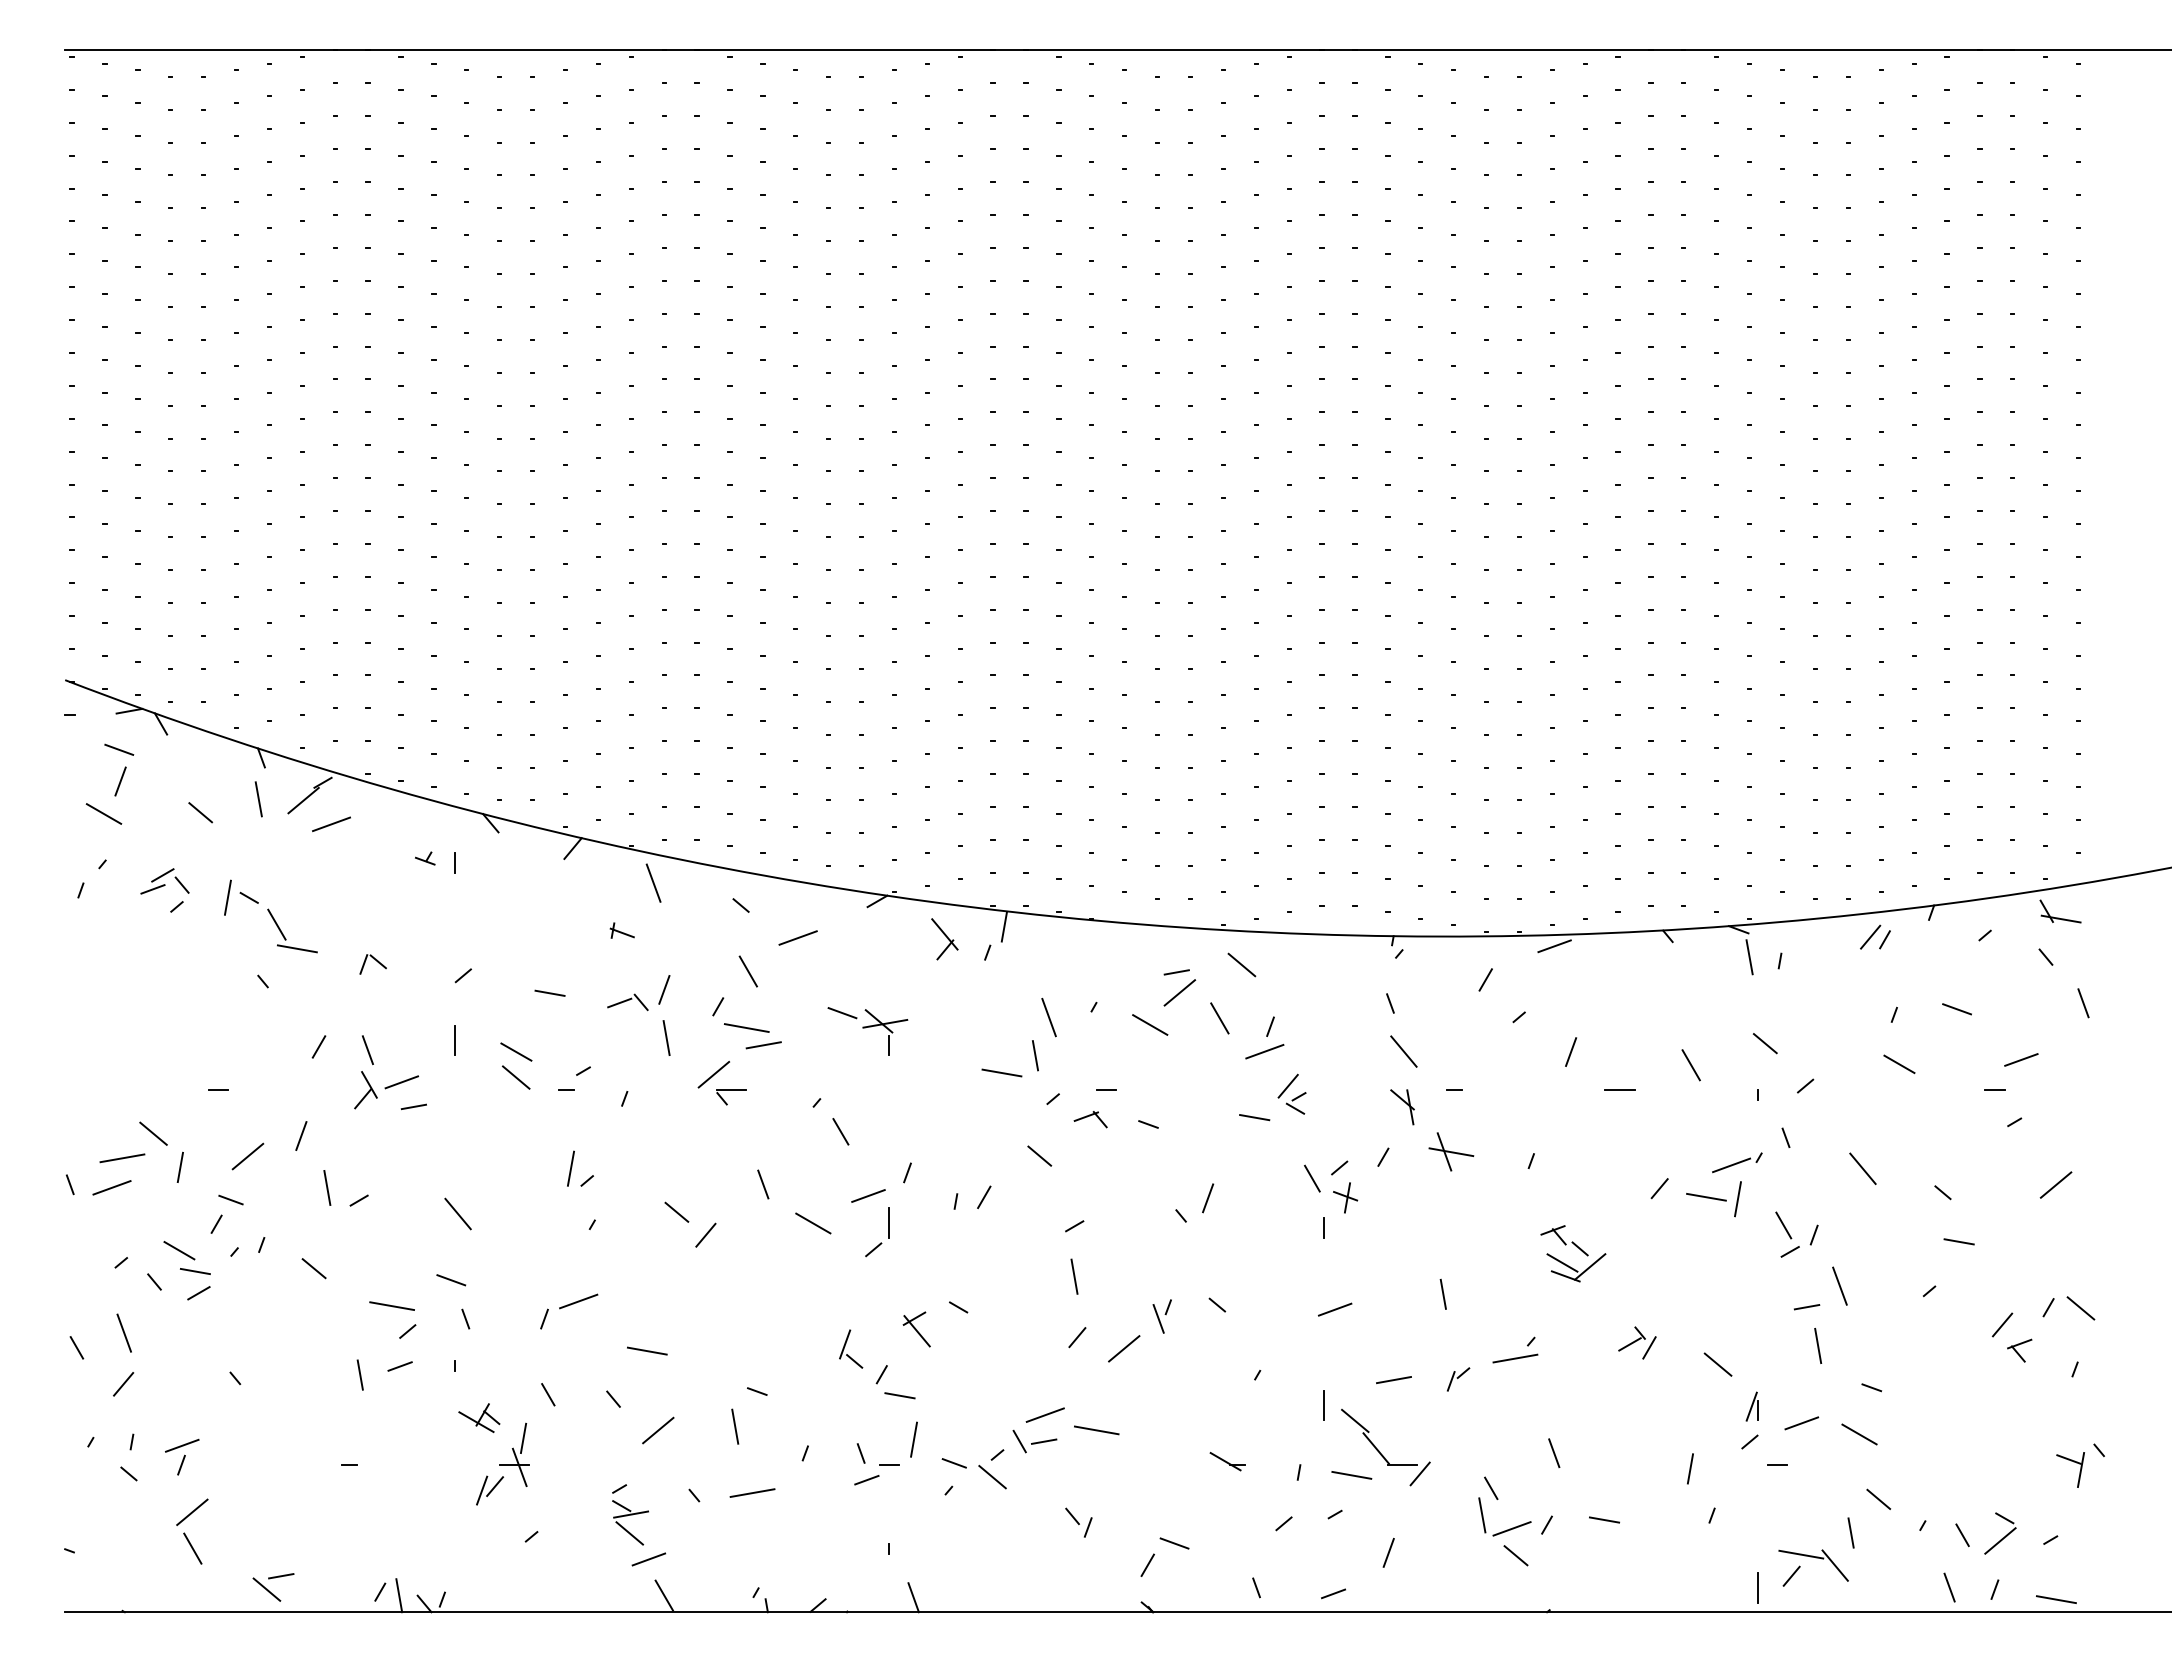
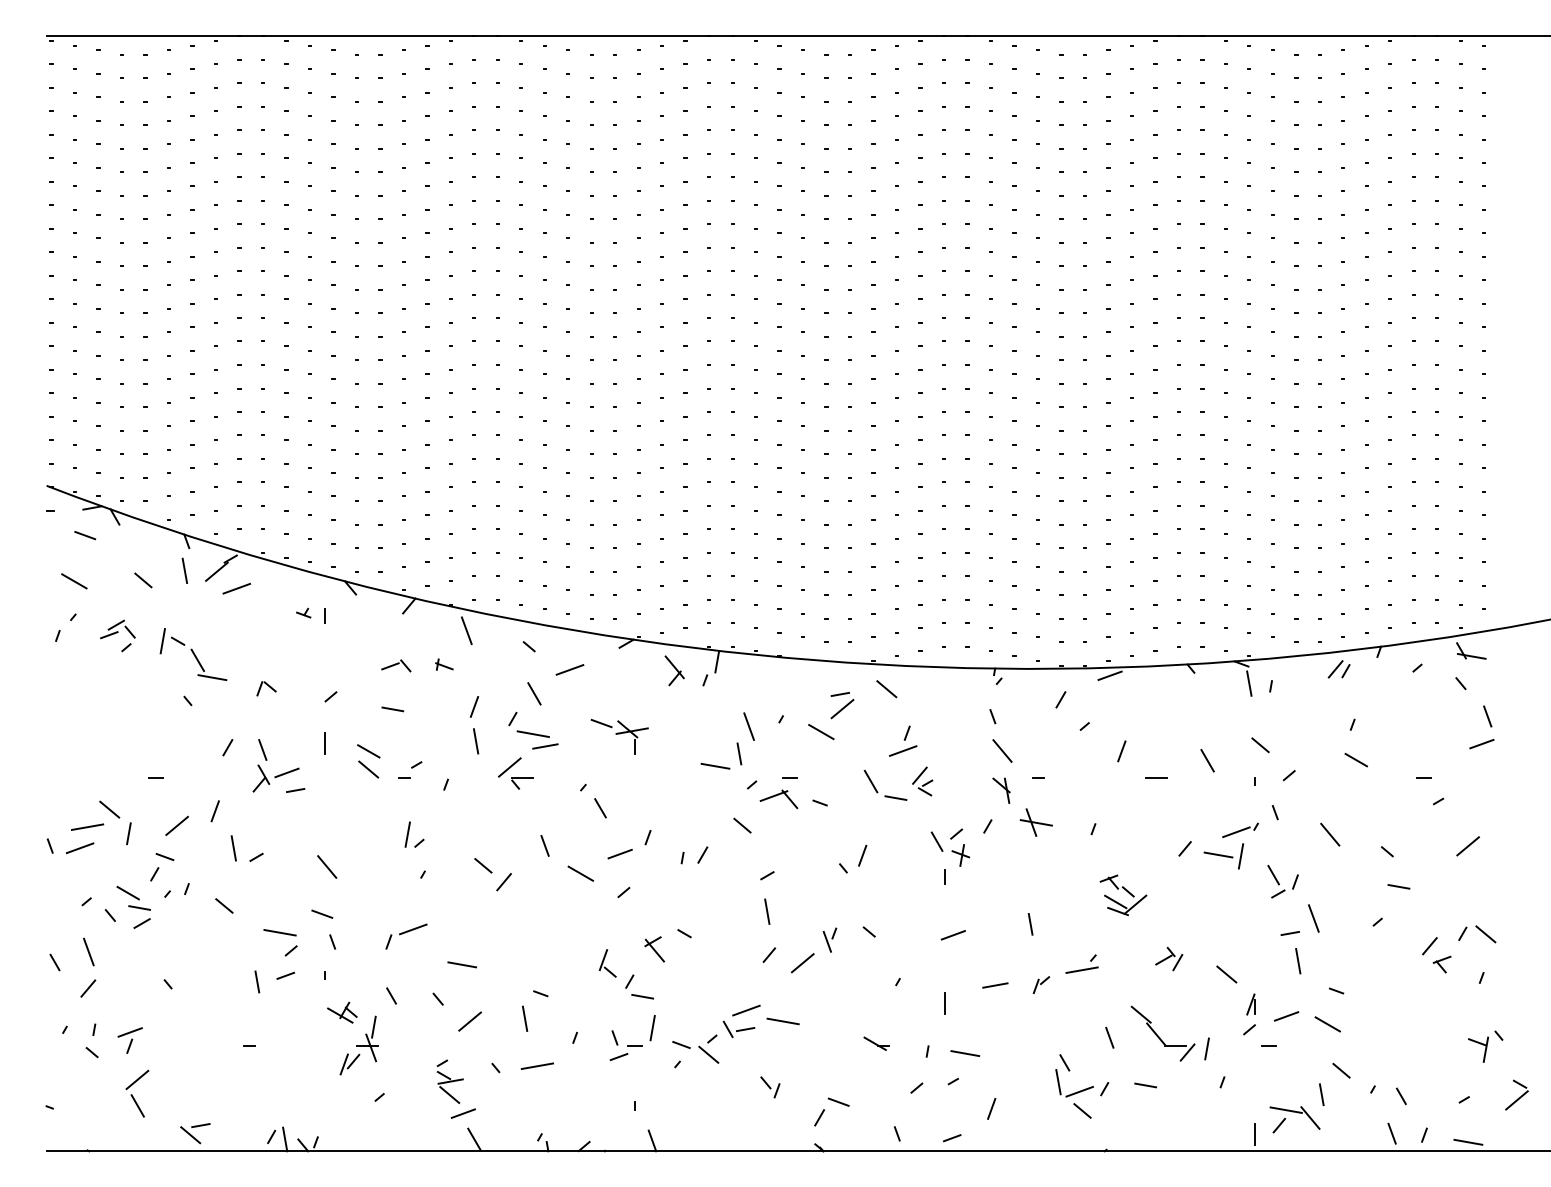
line: (120, 781) -> (86, 558), removed
part: (627, 1002) -> (396, 665), moved
line: (1957, 1009) -> (1397, 720), removed
line: (1219, 1018) -> (870, 781), moved
line: (2021, 1059) -> (1482, 743), moved
part: (1090, 1119) -> (778, 799), size x1.6
line: (889, 1222) -> (635, 873), removed
part: (1379, 1450) -> (1158, 1035), moved
part: (2000, 1533) -> (1516, 1095), moved

